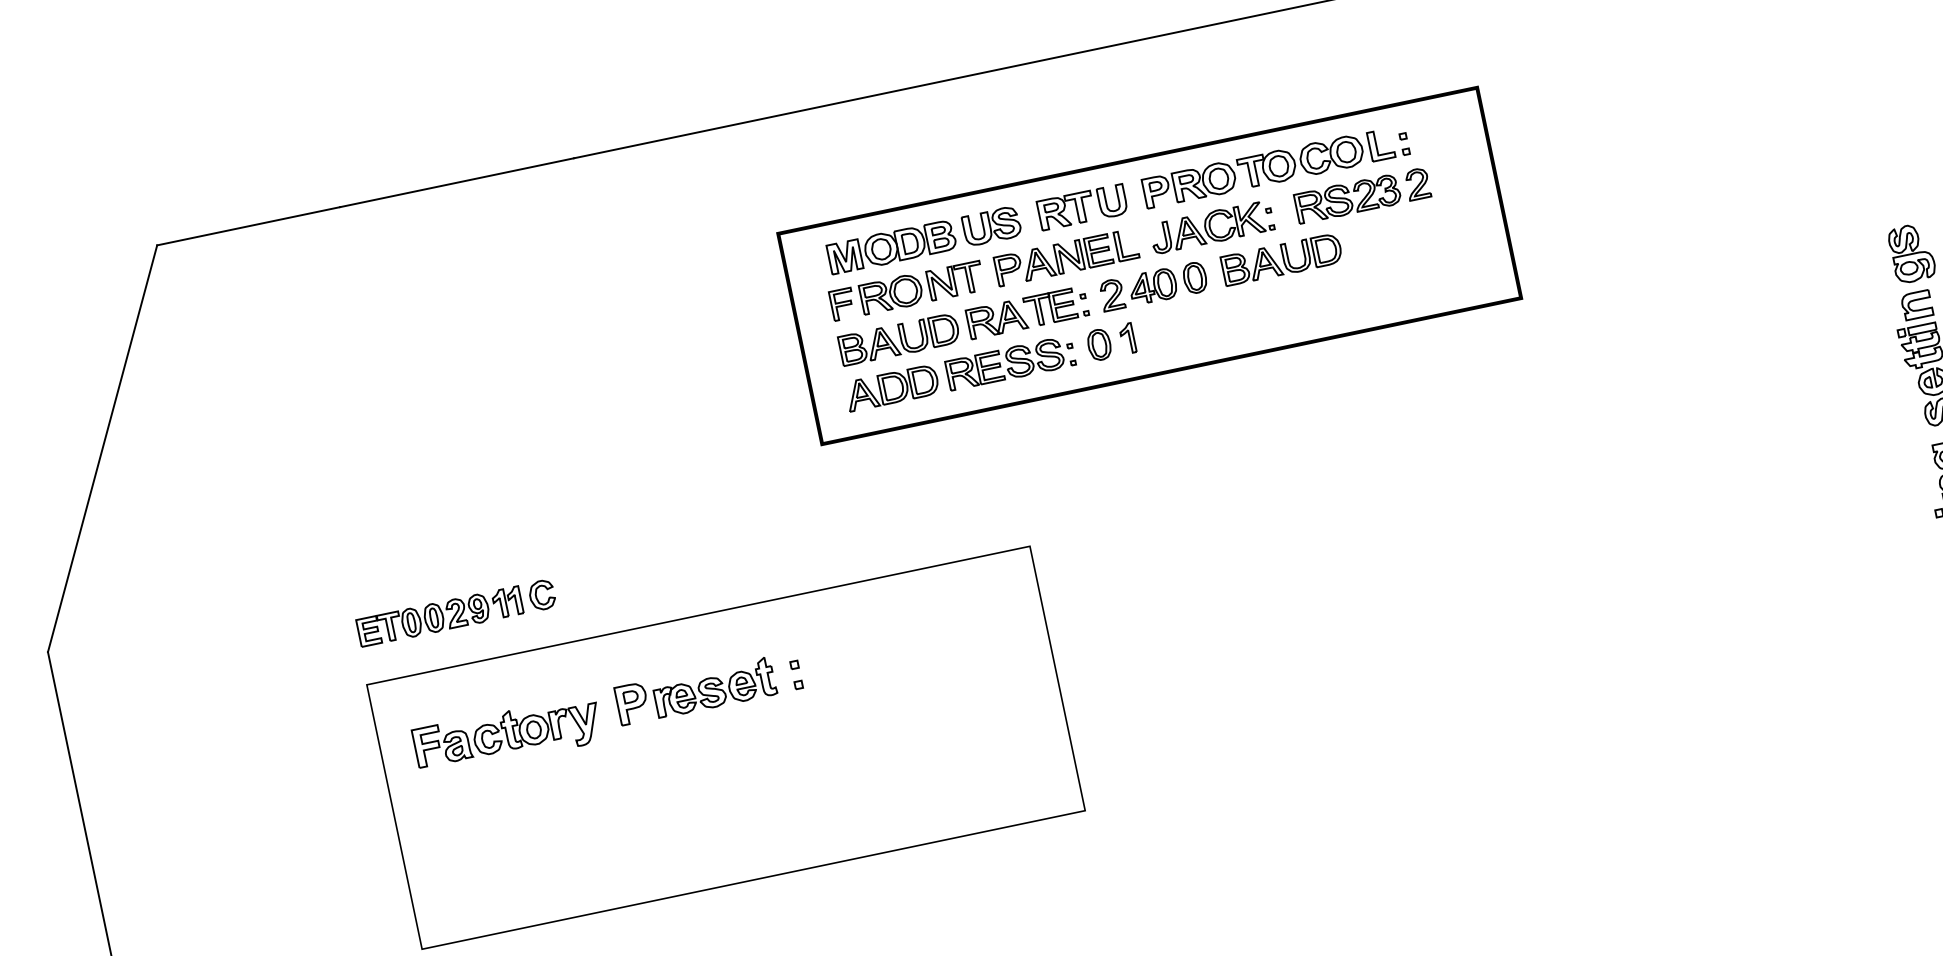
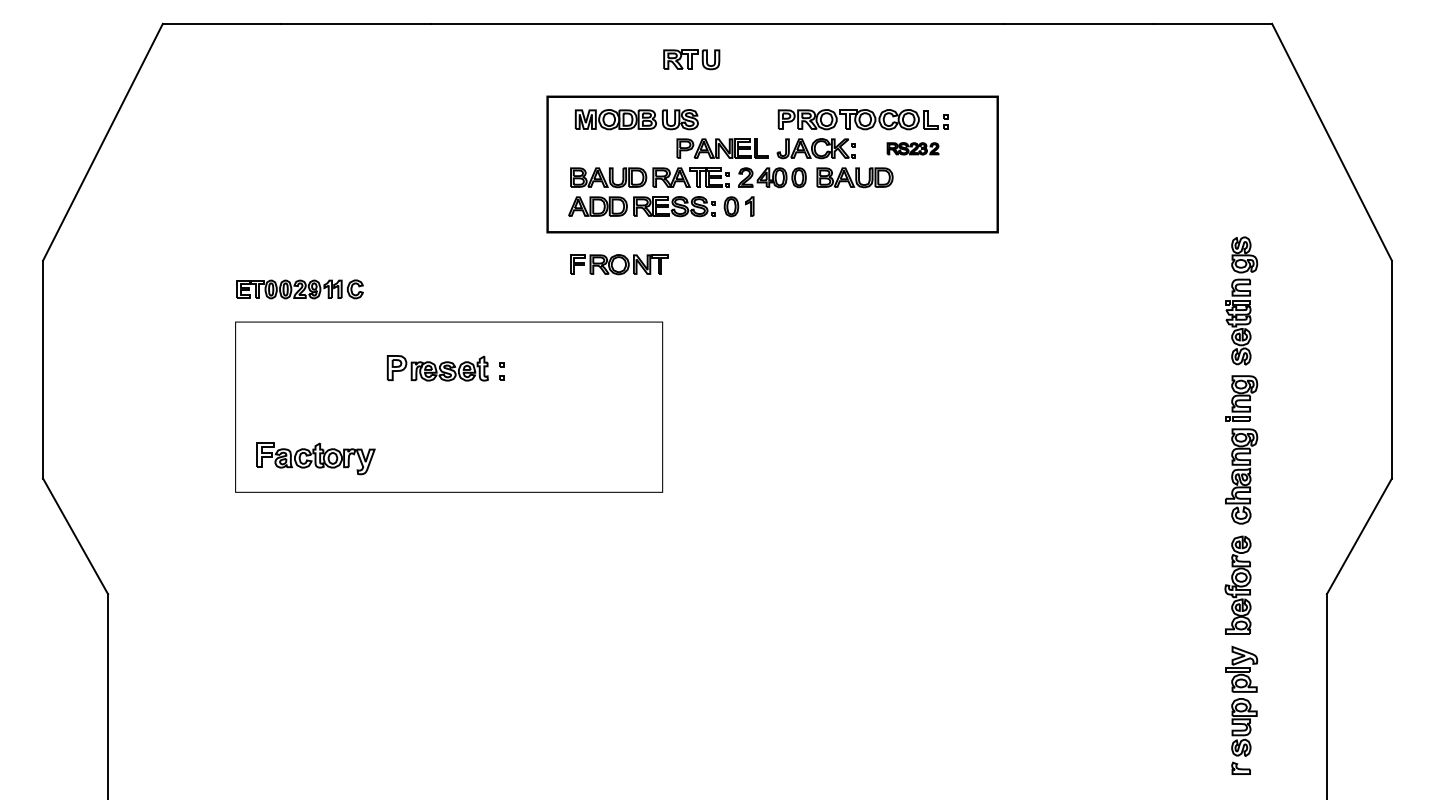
part: (1361, 195) -> (912, 148), size x0.6
part: (1082, 207) -> (691, 59), moved
part: (906, 290) -> (619, 264), moved
part: (506, 735) -> (315, 458), moved

